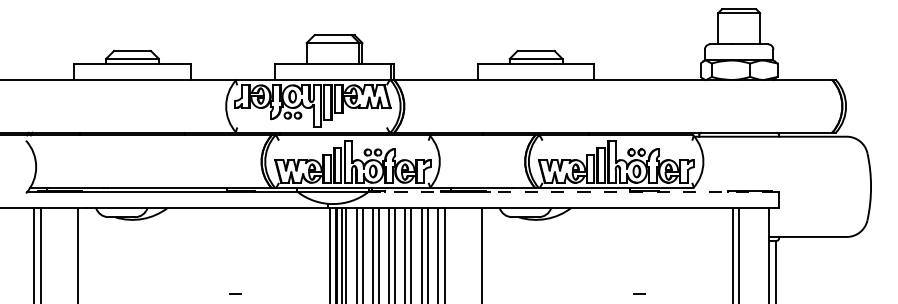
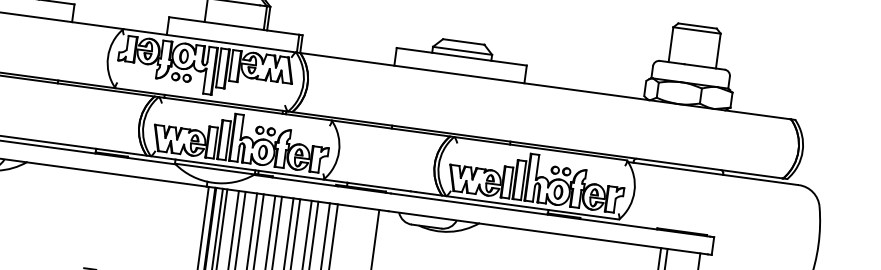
line: (406, 192) -> (297, 180), dashed -> solid
line: (632, 192) -> (550, 215), dashed -> solid

